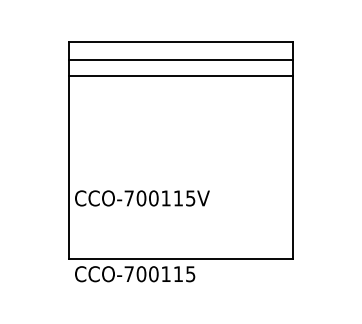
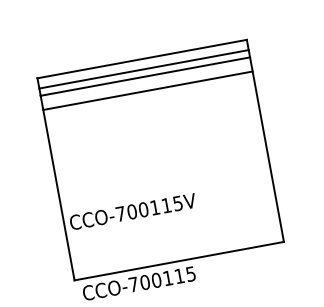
line: (180, 52) -> (143, 69), added

